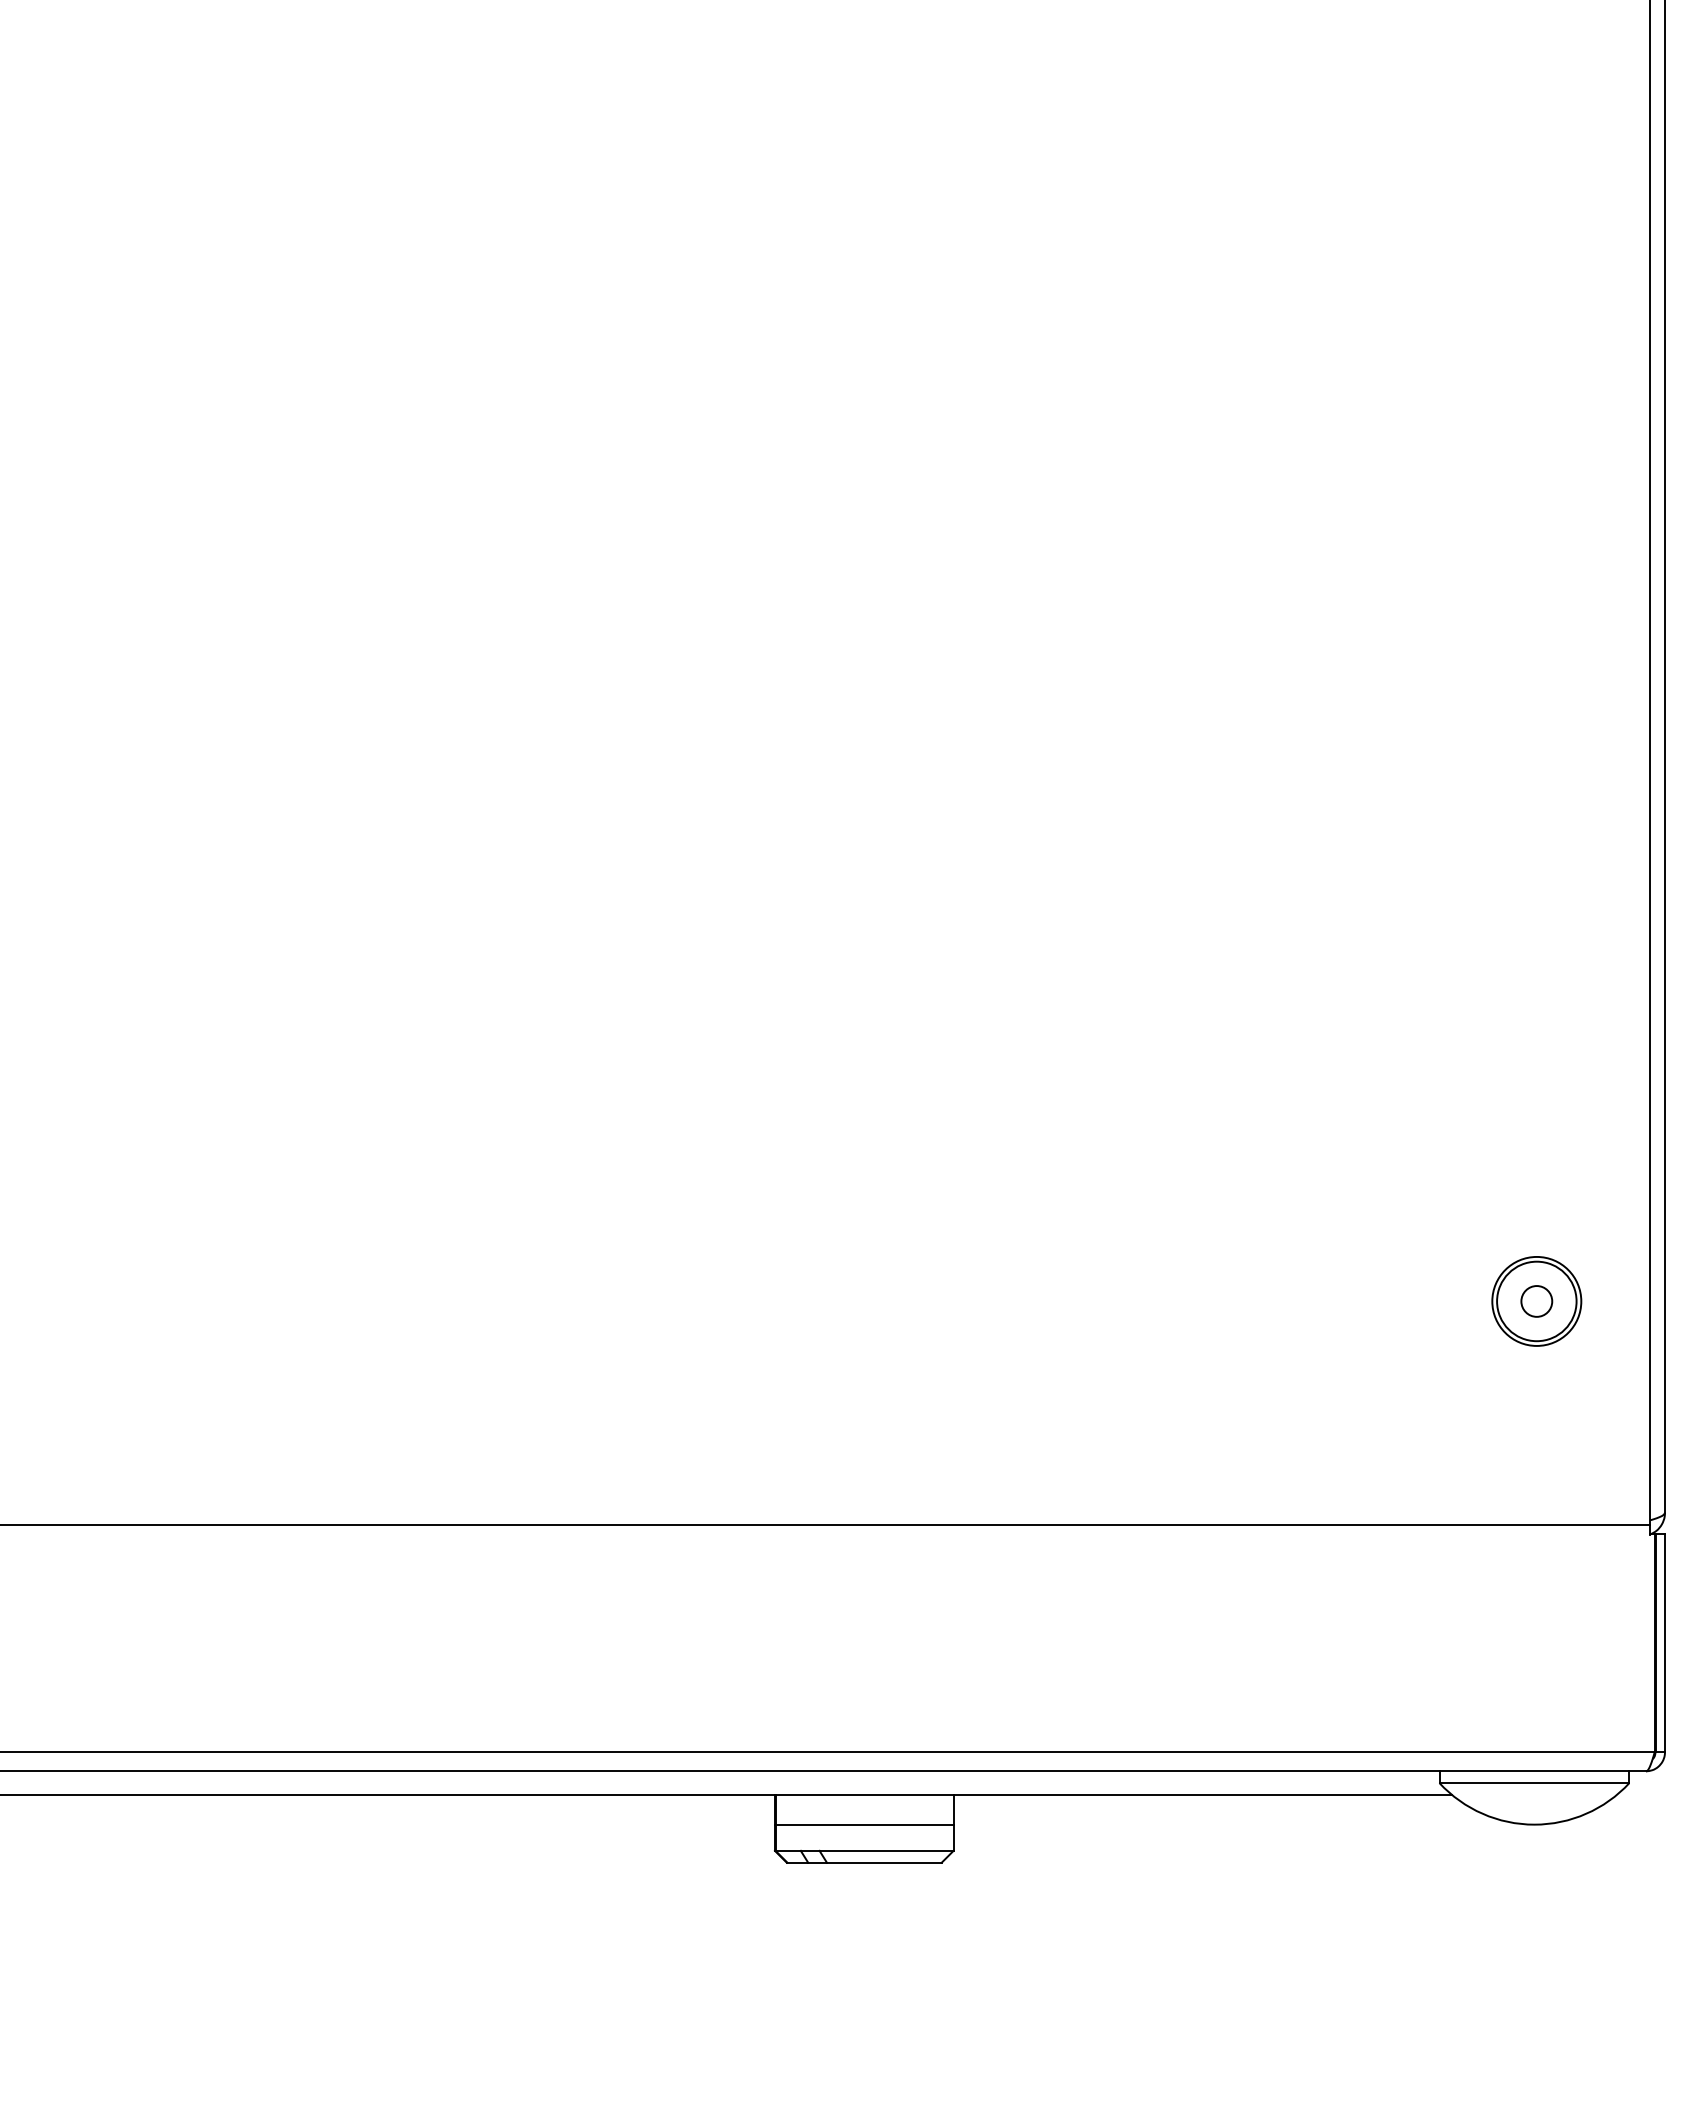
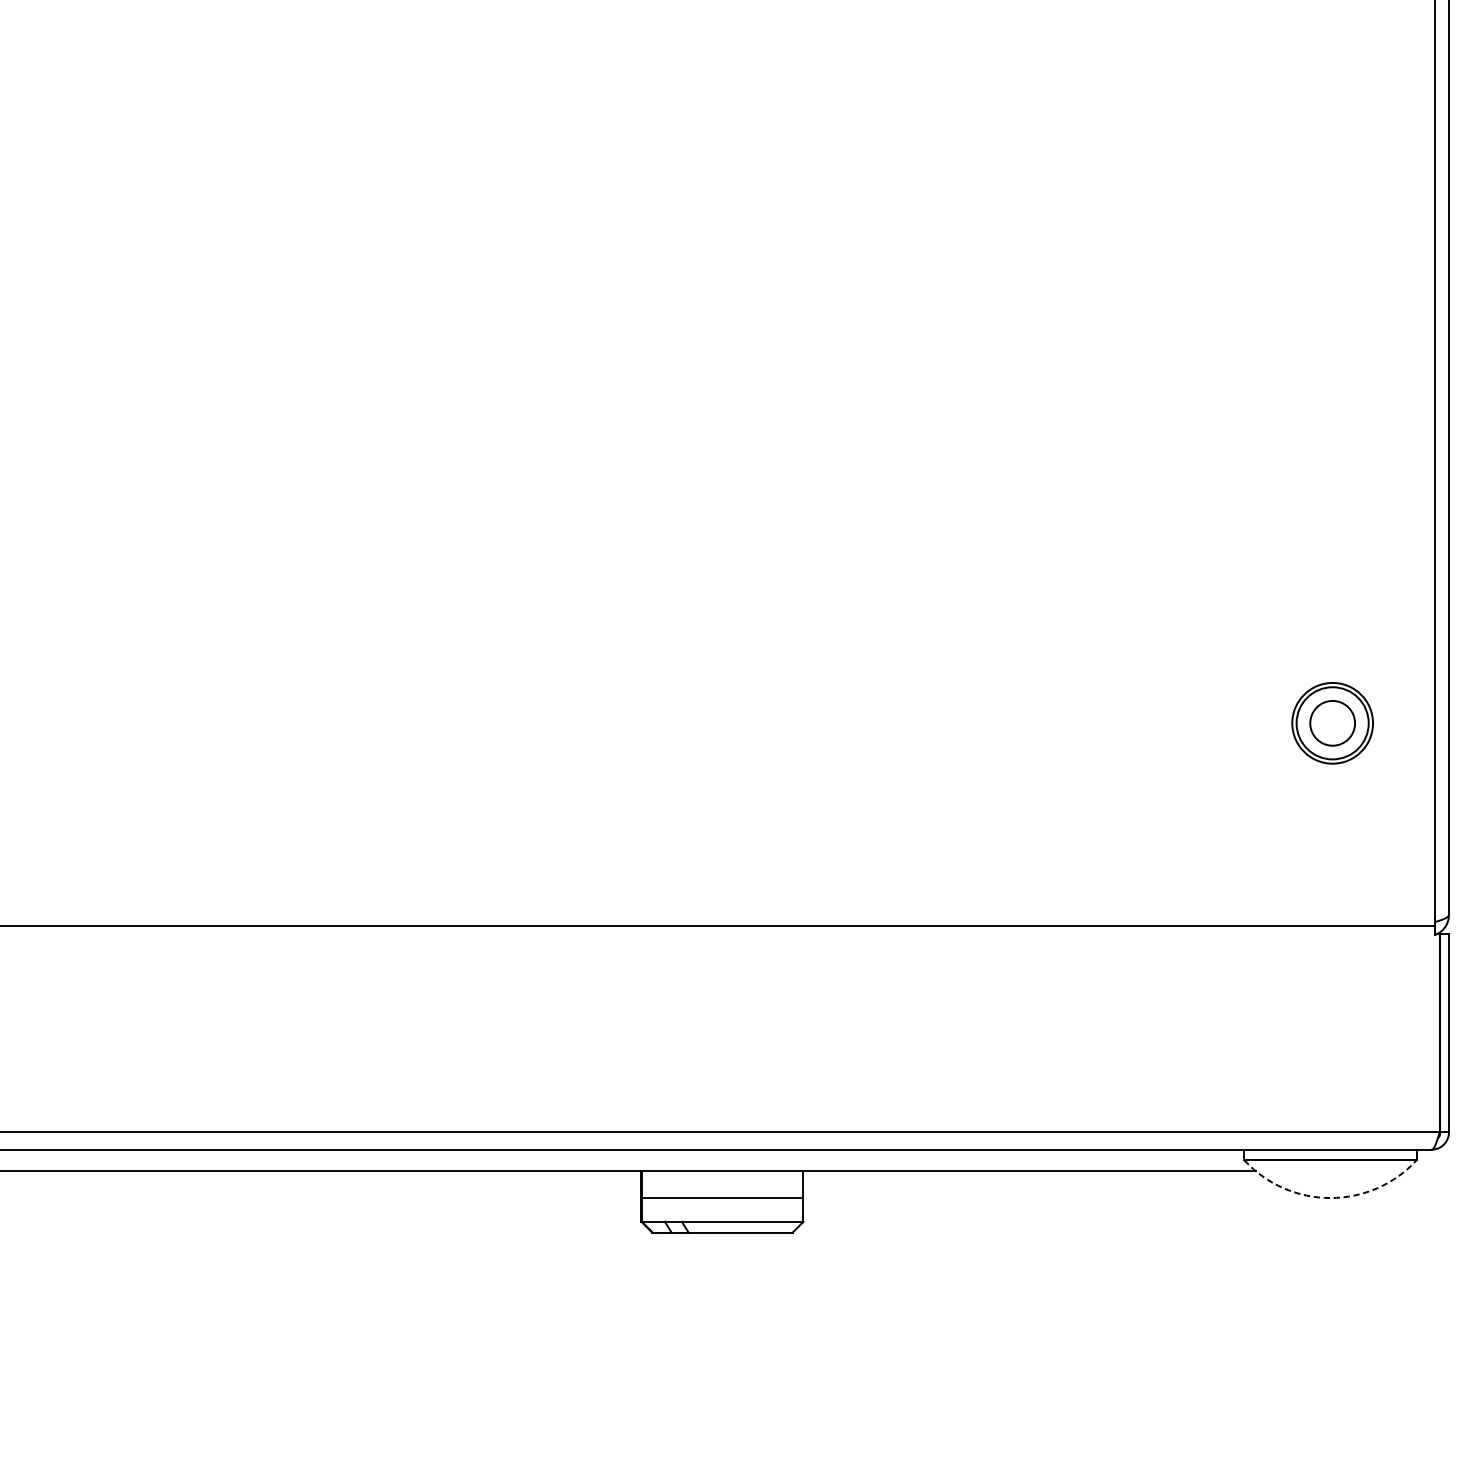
circle: (1536, 1301) -> (1332, 723), size x1.6
arc: (1534, 1824) -> (1330, 1197), solid -> dashed

